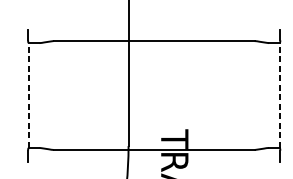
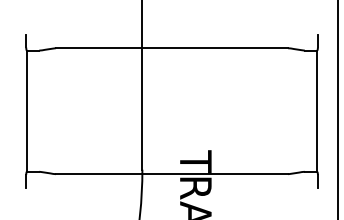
line: (28, 95) -> (26, 111), dashed -> solid
line: (279, 95) -> (317, 111), dashed -> solid

